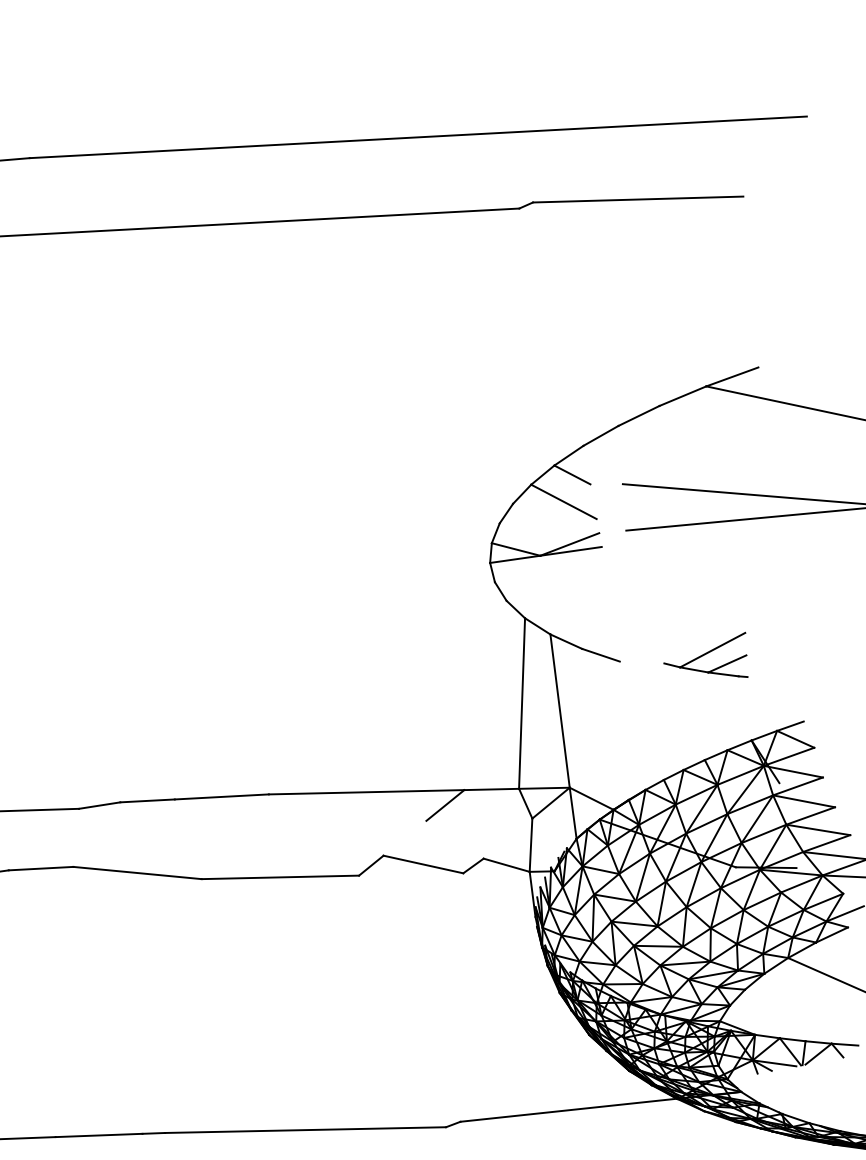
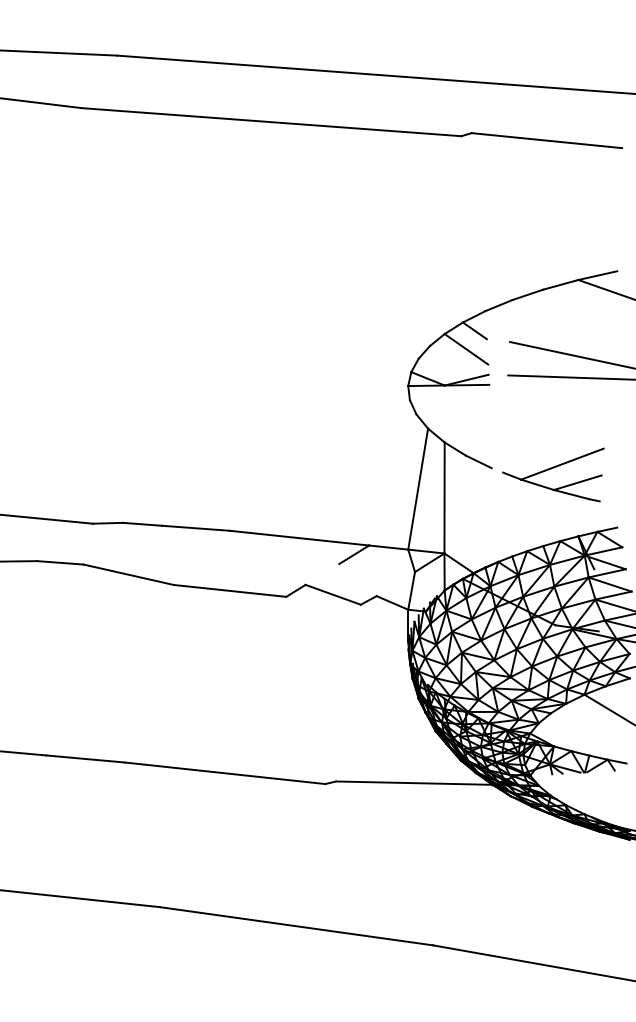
part: (706, 659) -> (553, 474), size x1.67

